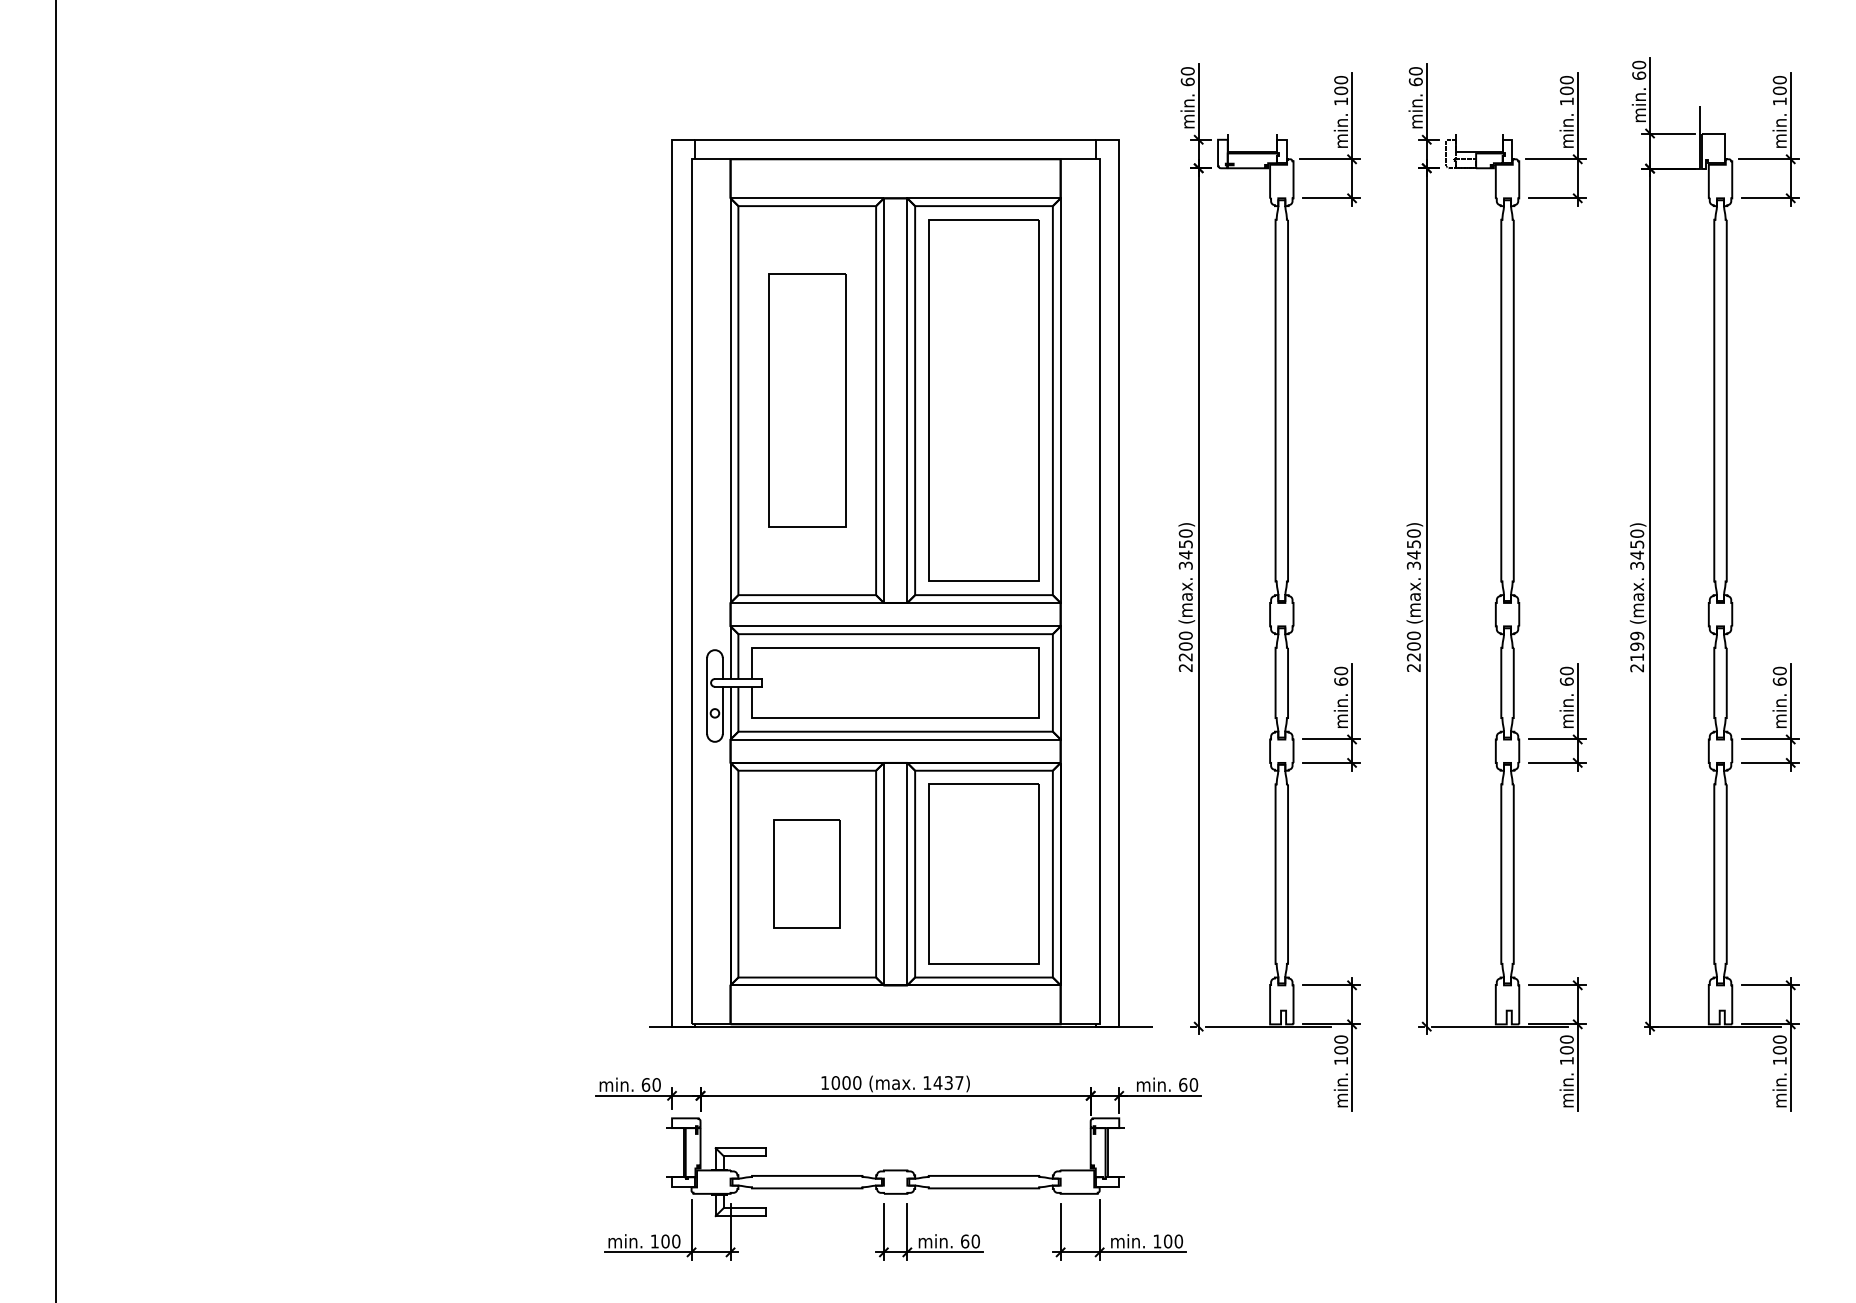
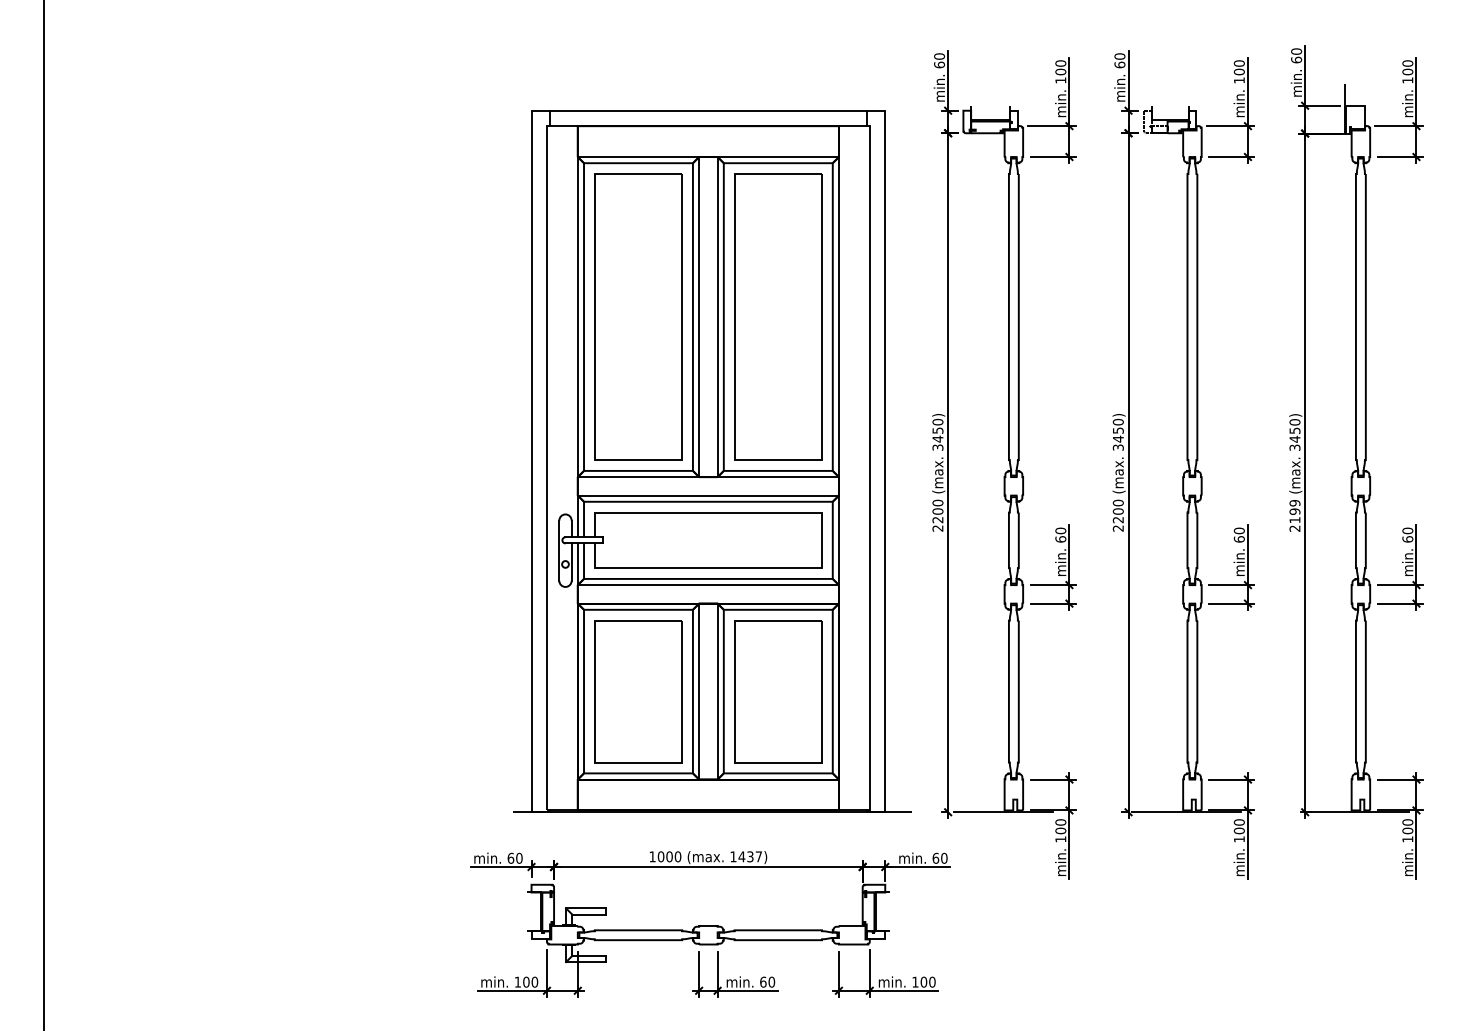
part: (807, 399) -> (638, 316), size x1.43
part: (807, 873) -> (638, 691), size x1.67

